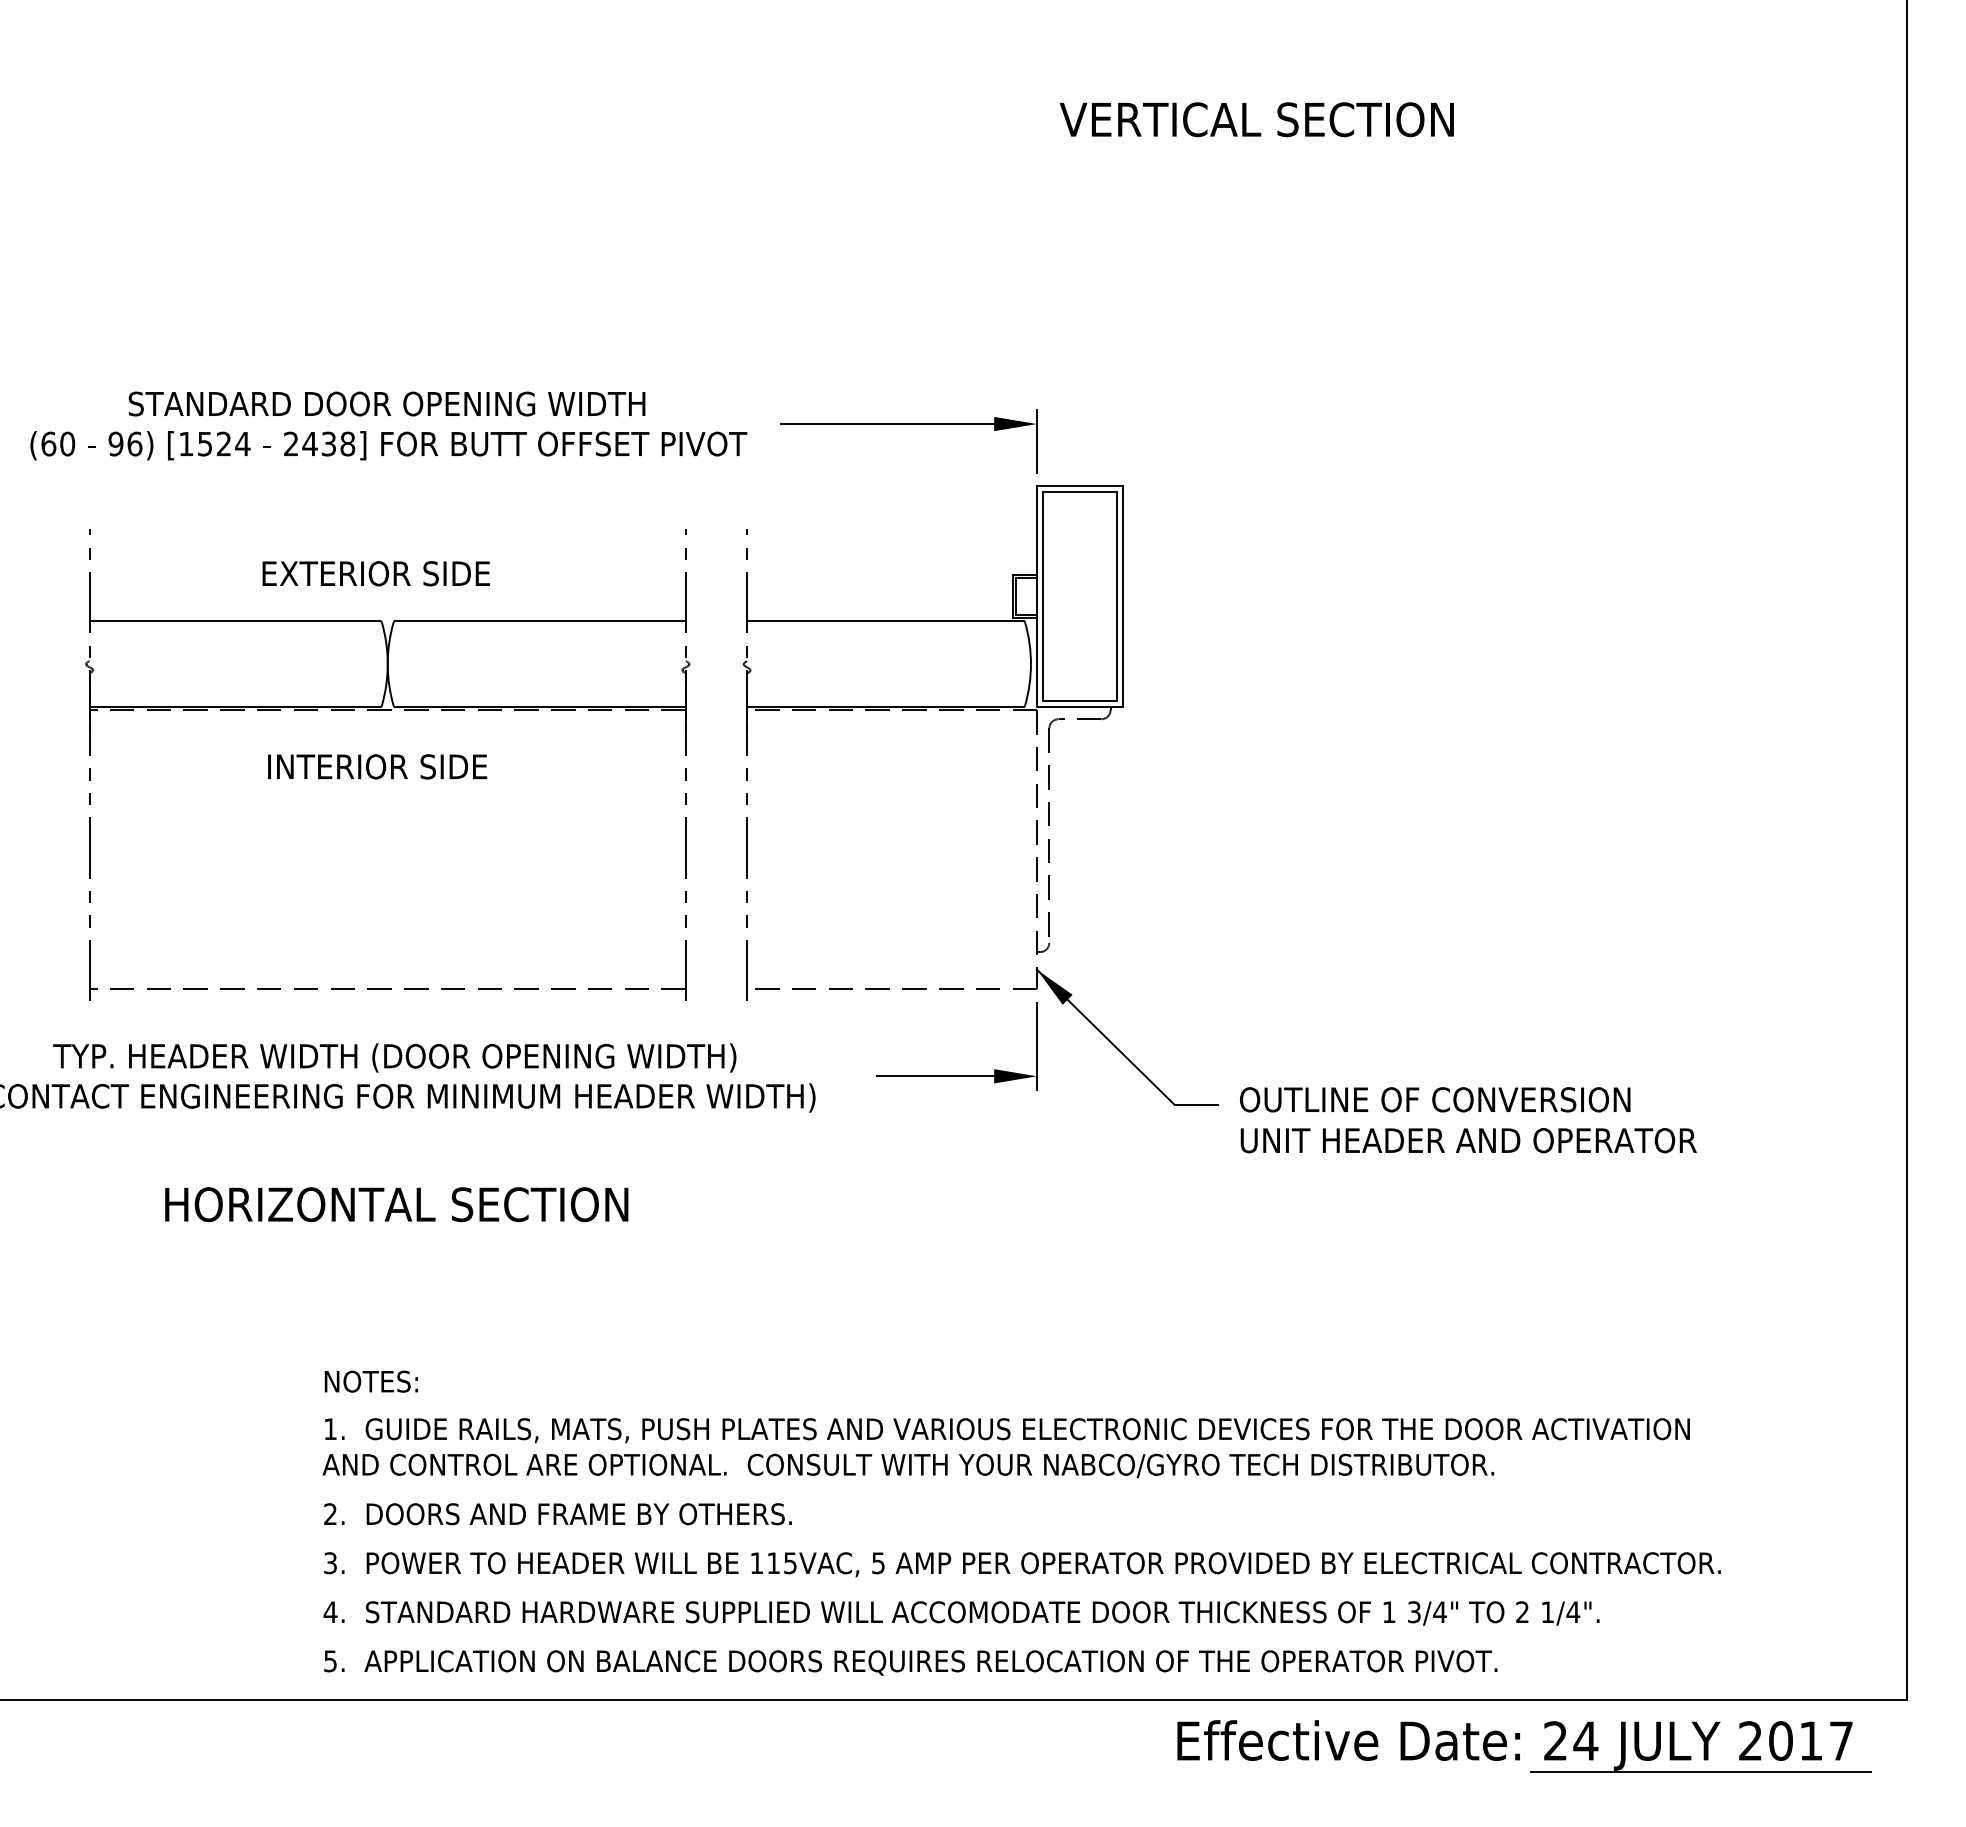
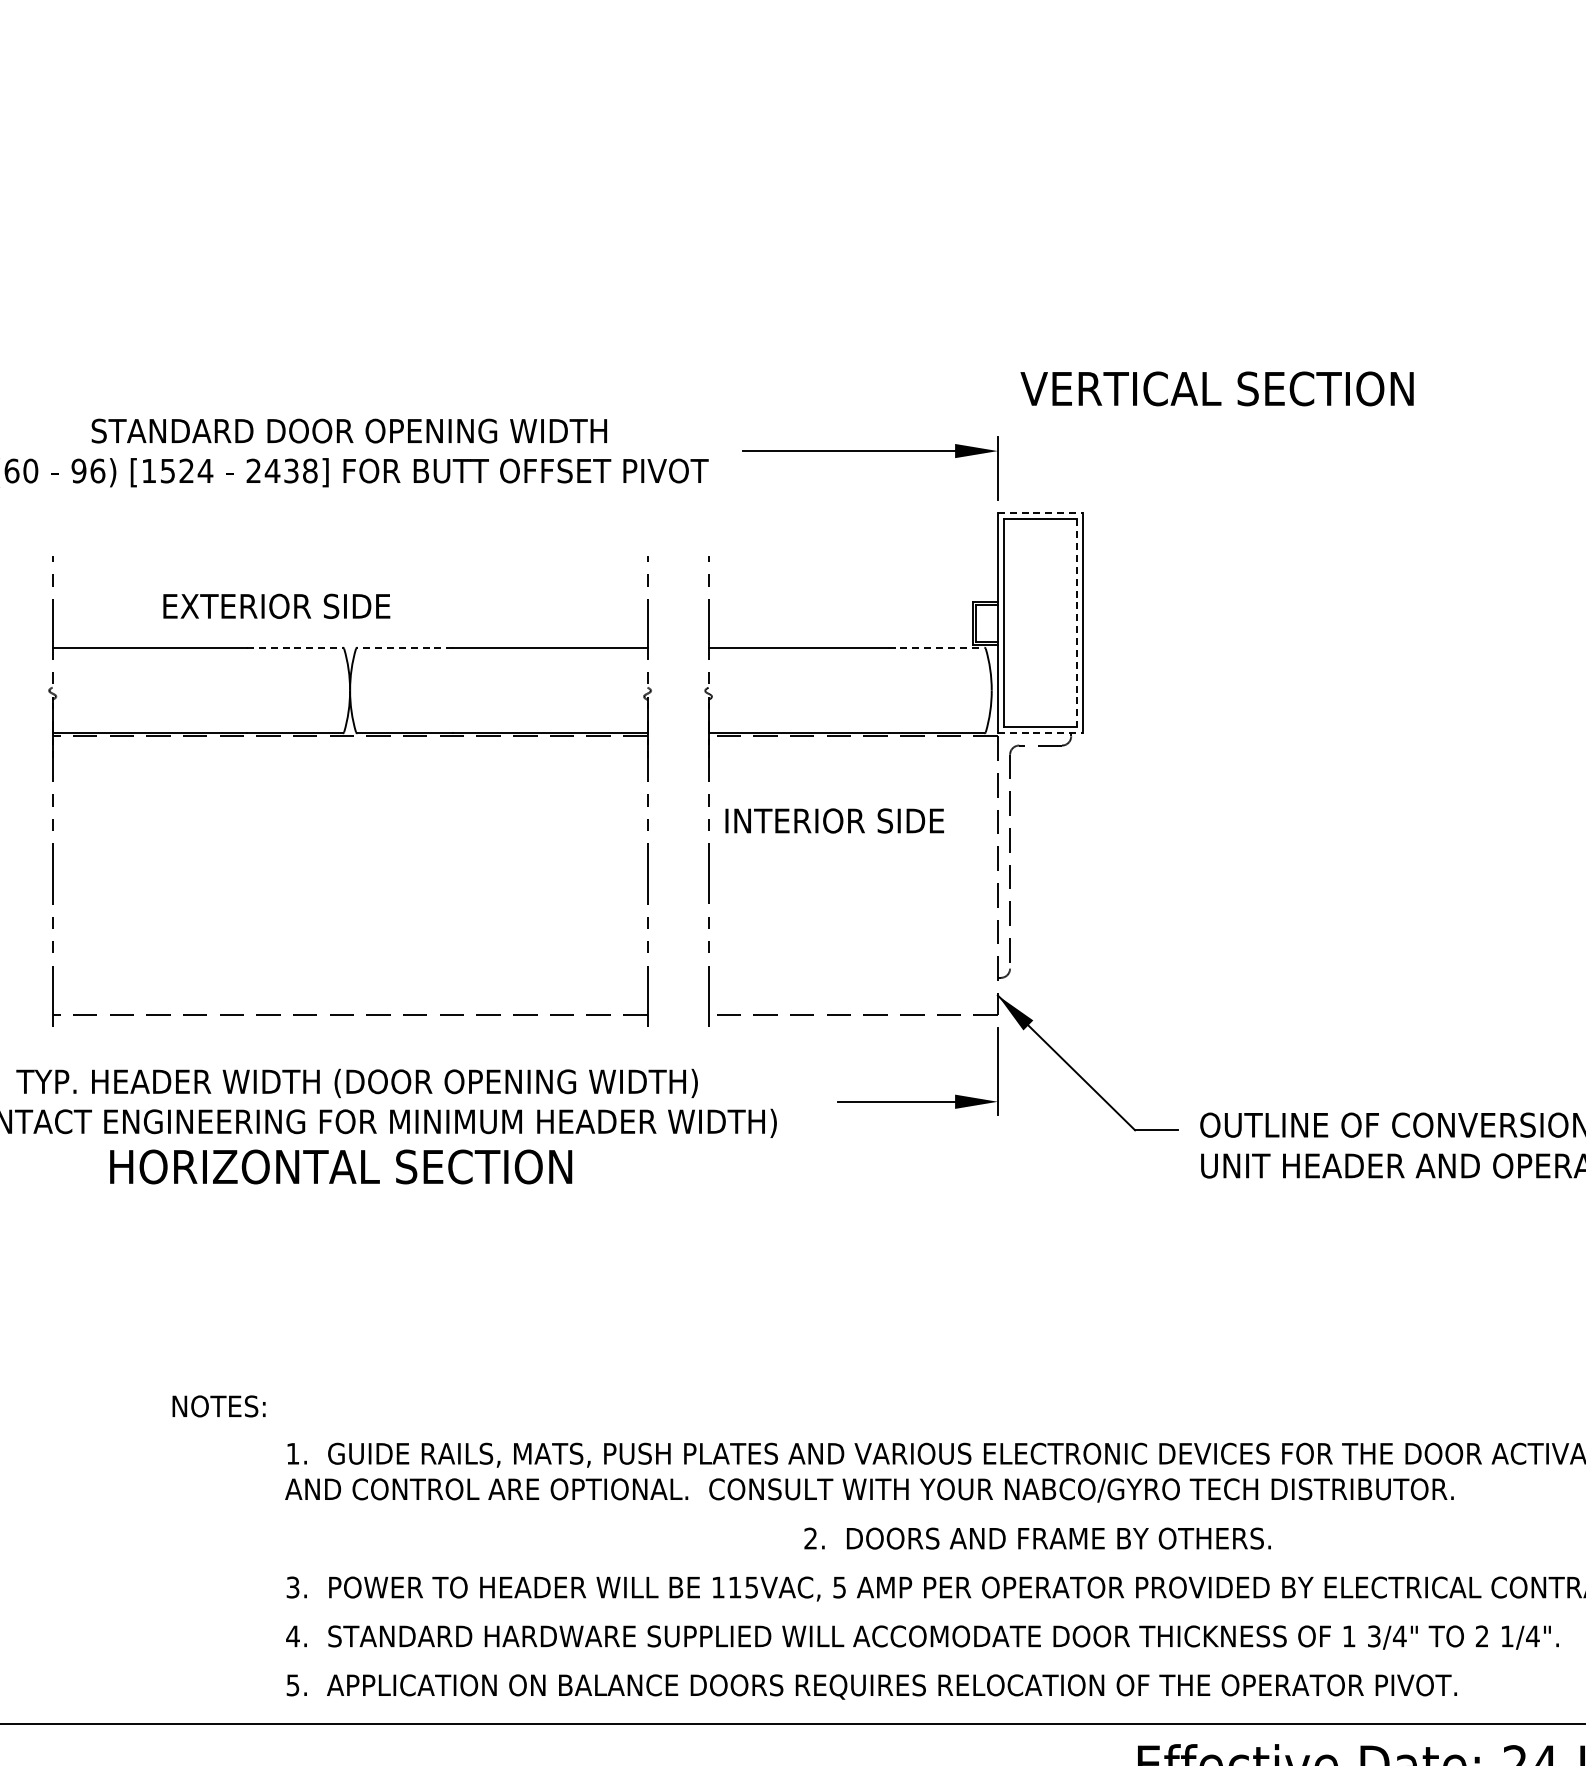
text: (1256, 119) -> (1216, 388), moved
line: (1079, 486) -> (1040, 513), solid -> dashed
text: (375, 573) -> (276, 606), moved
line: (1116, 597) -> (1077, 624), solid -> dashed
line: (332, 621) -> (294, 648), solid -> dashed
line: (442, 621) -> (404, 648), solid -> dashed
line: (976, 621) -> (937, 648), solid -> dashed
line: (1079, 706) -> (1040, 732), solid -> dashed
text: (377, 766) -> (834, 820), moved
text: (396, 1204) -> (340, 1166), moved
text: (370, 1381) -> (218, 1406), moved
text: (557, 1514) -> (1037, 1538), moved

